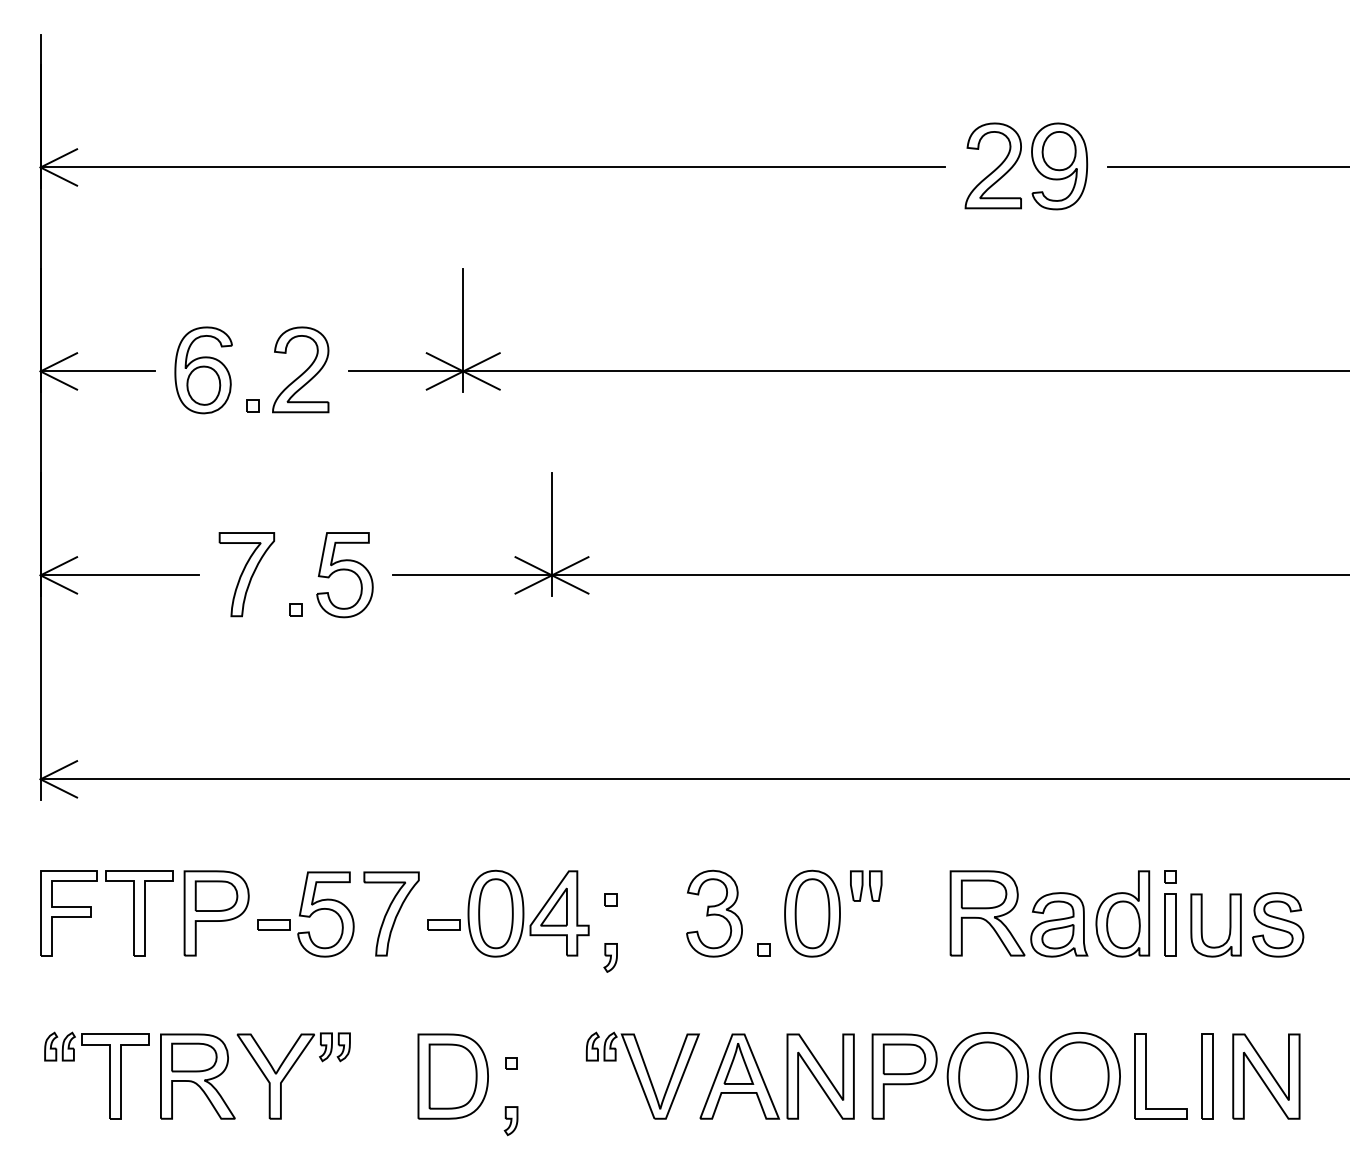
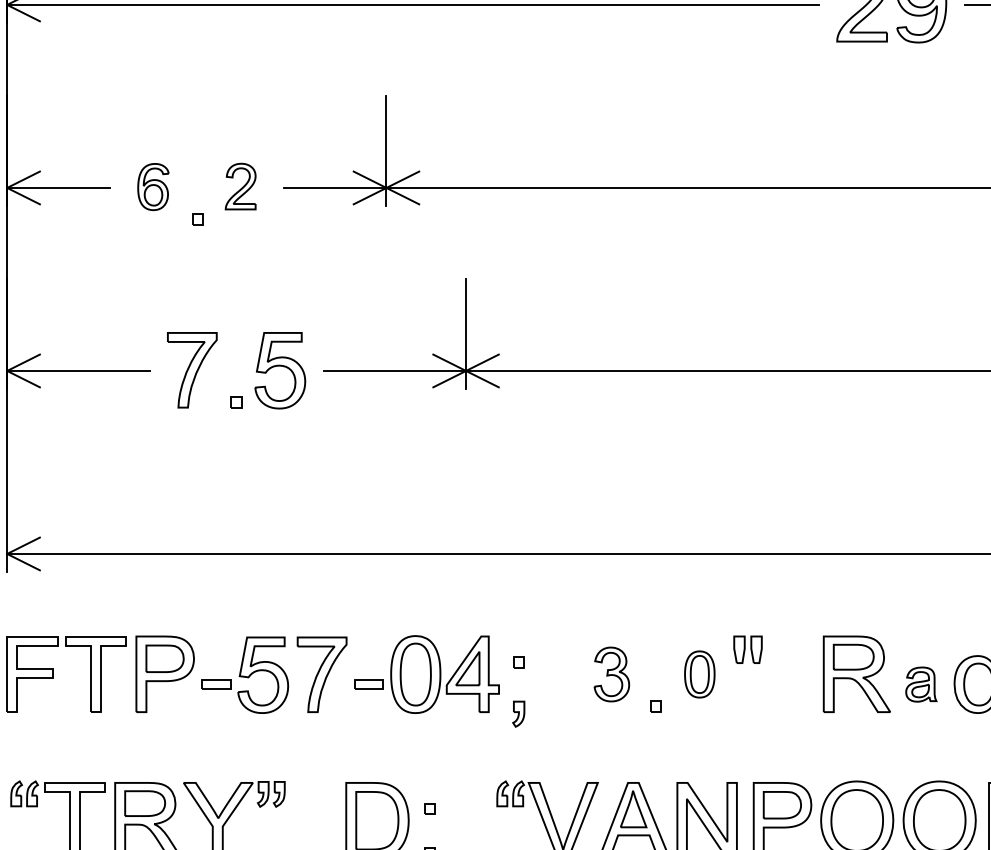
part: (300, 369) -> (240, 186), size x0.6
part: (203, 370) -> (153, 187), size x0.6
part: (714, 913) -> (611, 674), size x0.7
part: (812, 913) -> (699, 674), size x0.6
part: (1059, 924) -> (921, 684), size x0.6

